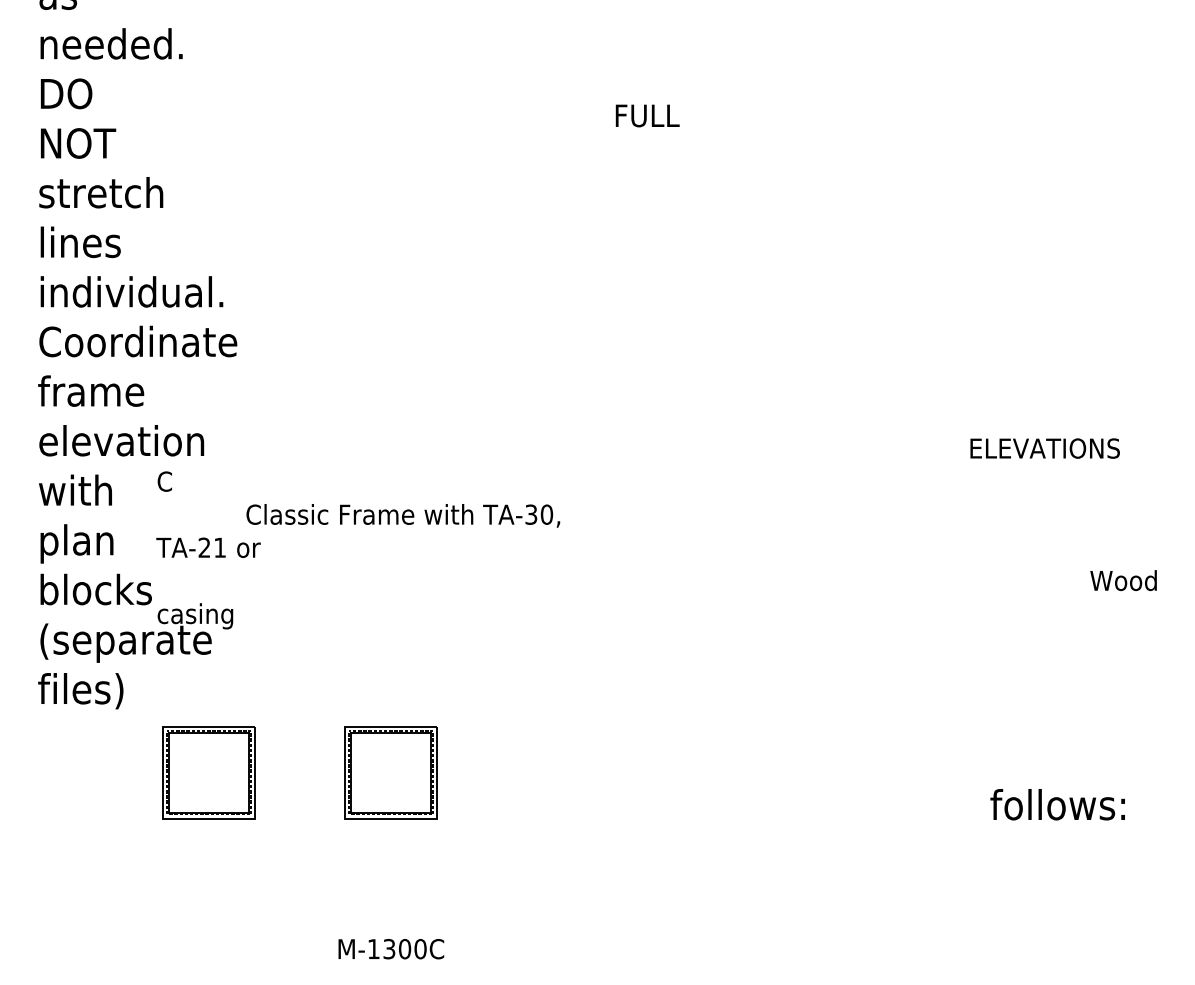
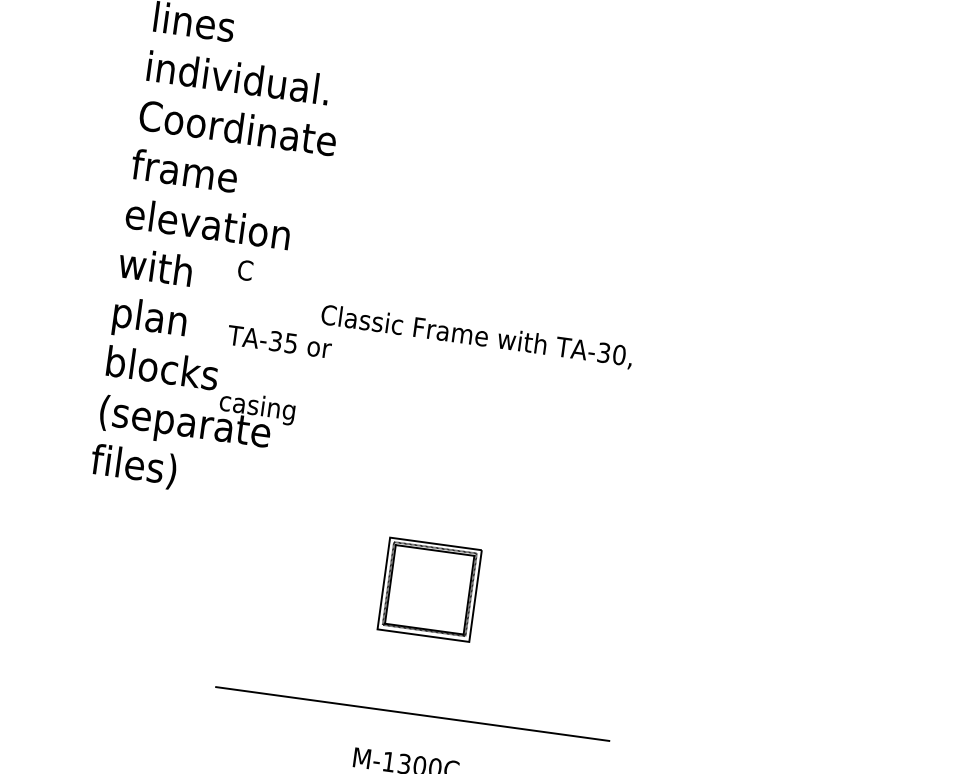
text: (211, 547) -> (282, 342), TA-21 -> TA-35
part: (208, 772) -> (249, 564), removed
line: (390, 897) -> (412, 713), added

